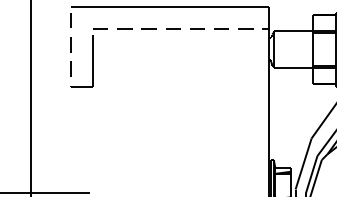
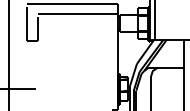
line: (183, 29) -> (78, 14), dashed -> solid
line: (70, 49) -> (27, 23), dashed -> solid

